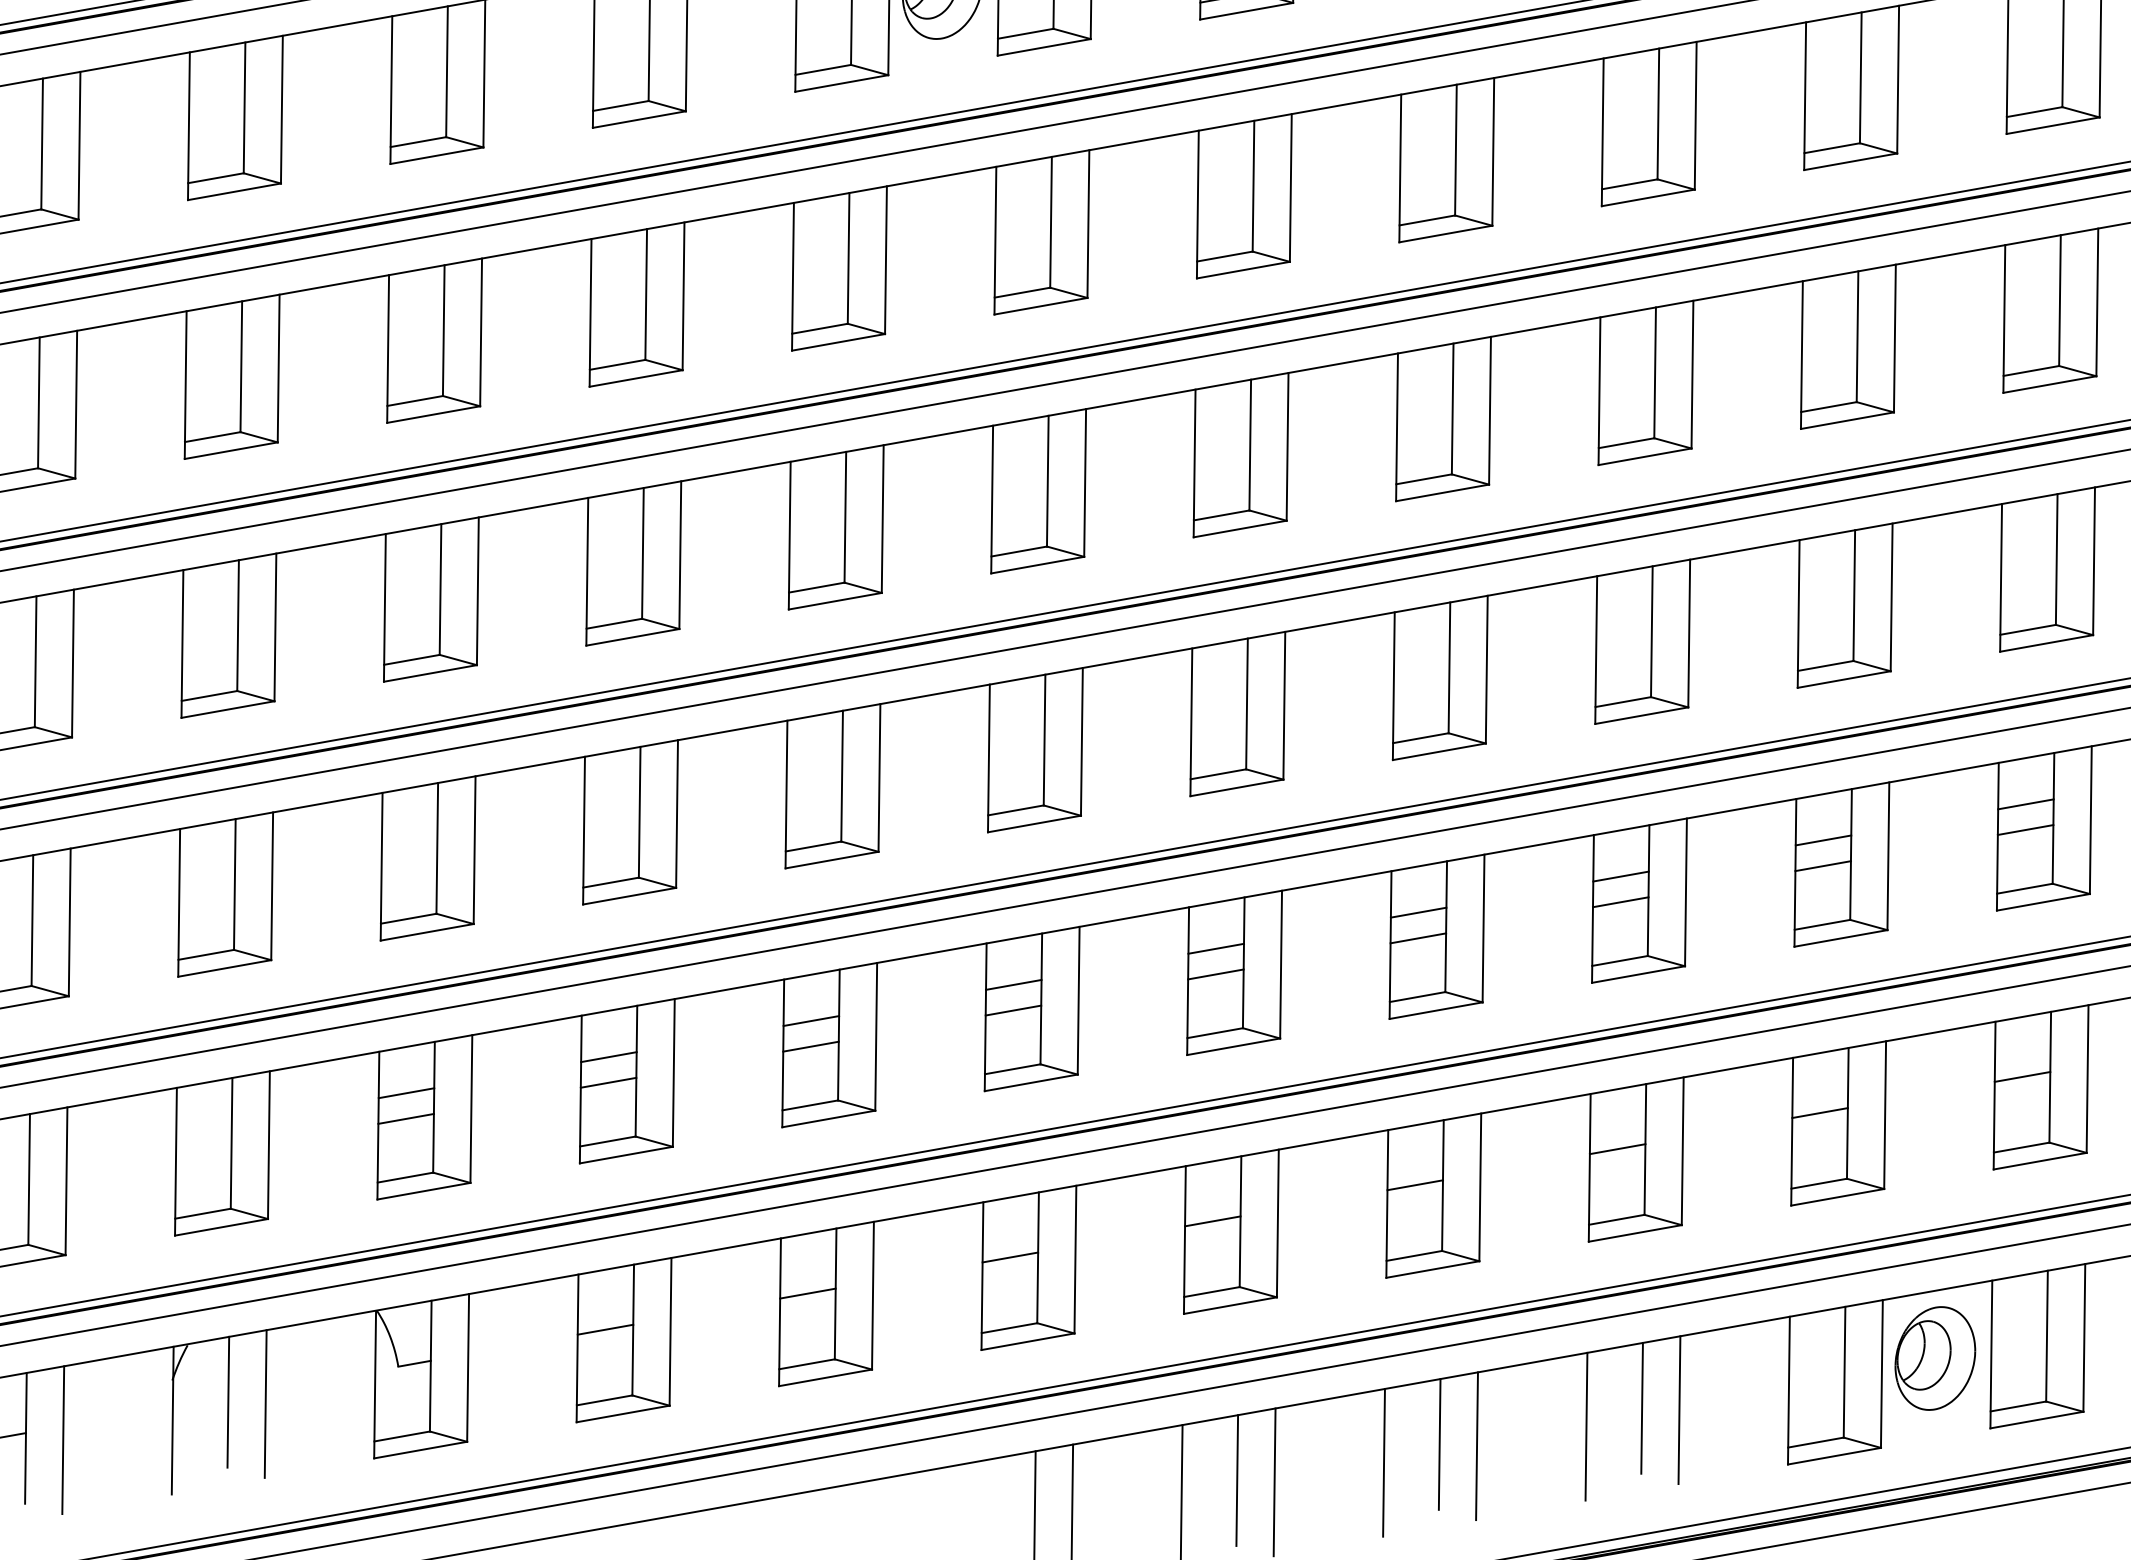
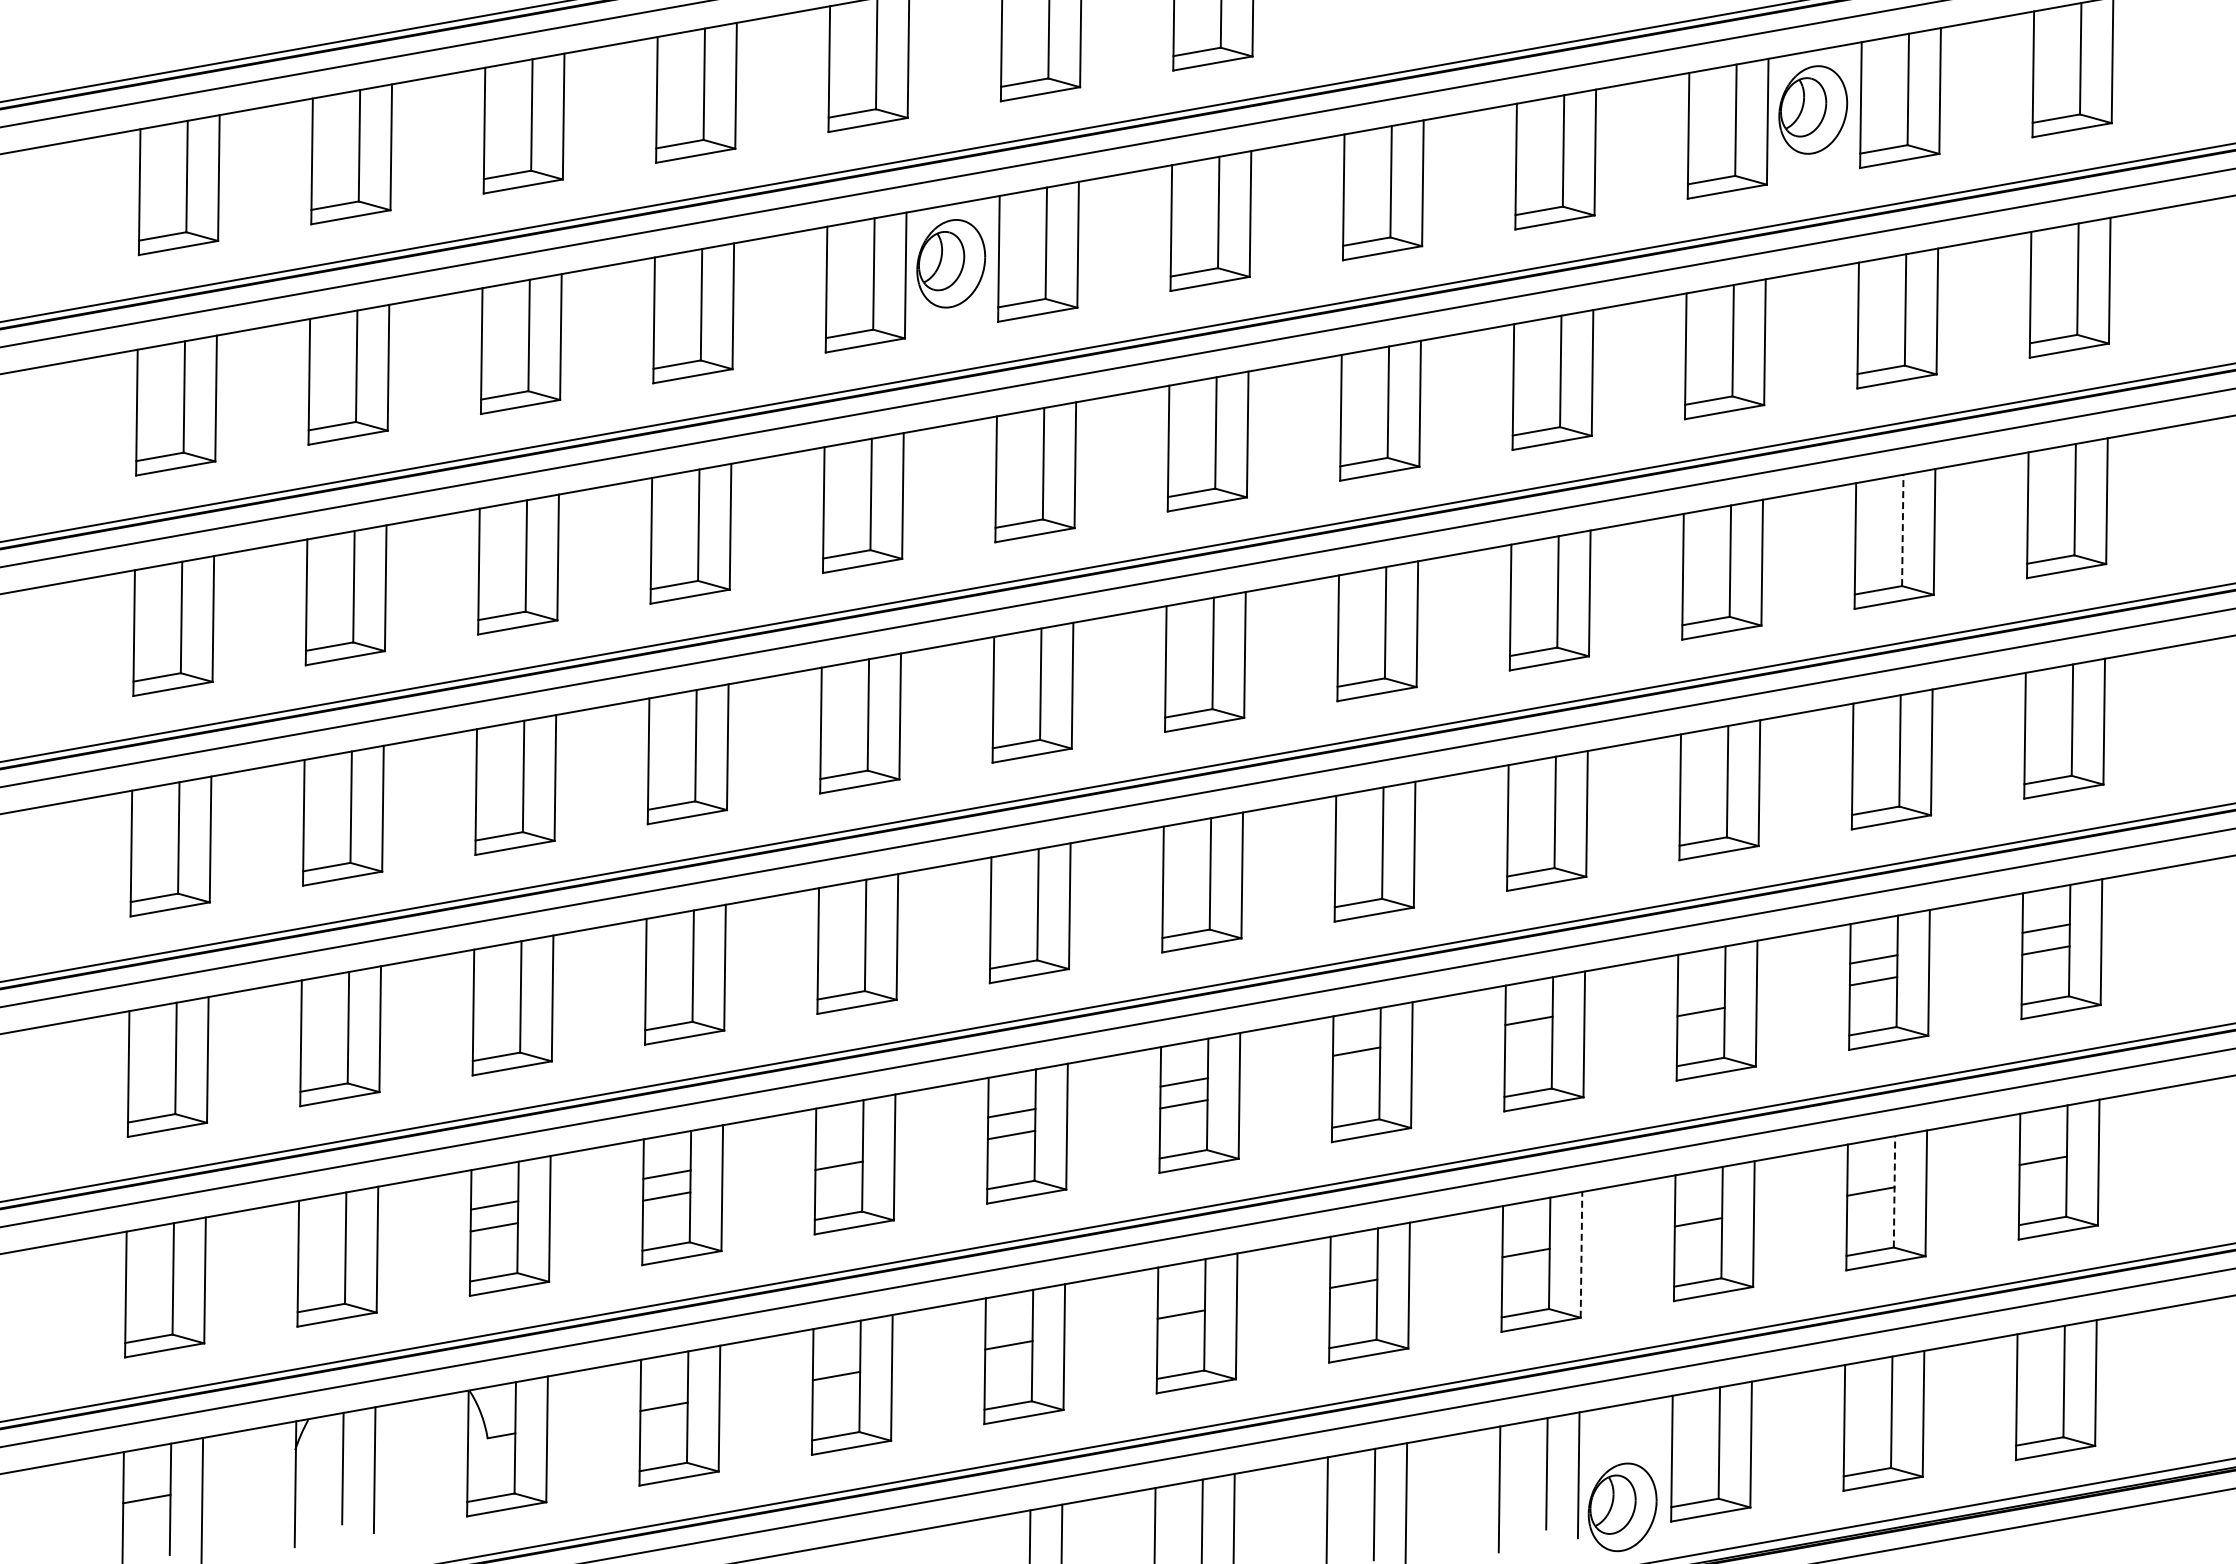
line: (2059, 300) -> (1902, 530), solid -> dashed
line: (1823, 839) -> (1701, 989), removed
line: (1620, 901) -> (1528, 1042), removed
line: (1417, 938) -> (1355, 1073), removed
line: (811, 1020) -> (839, 1143), removed
line: (2050, 1076) -> (1894, 1191), solid -> dashed
line: (1682, 1150) -> (1581, 1254), solid -> dashed
part: (1935, 1358) -> (1622, 1507), moved

